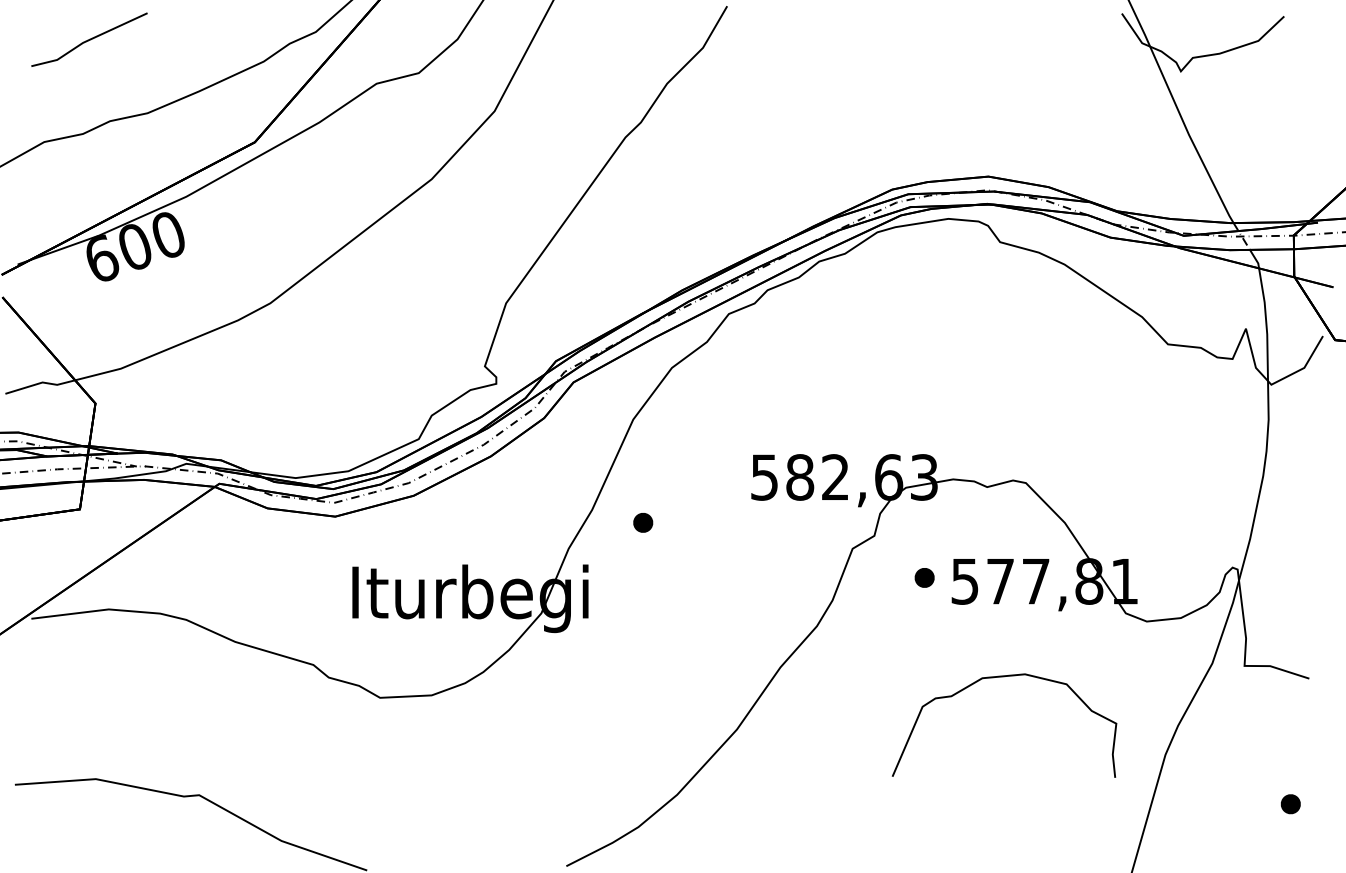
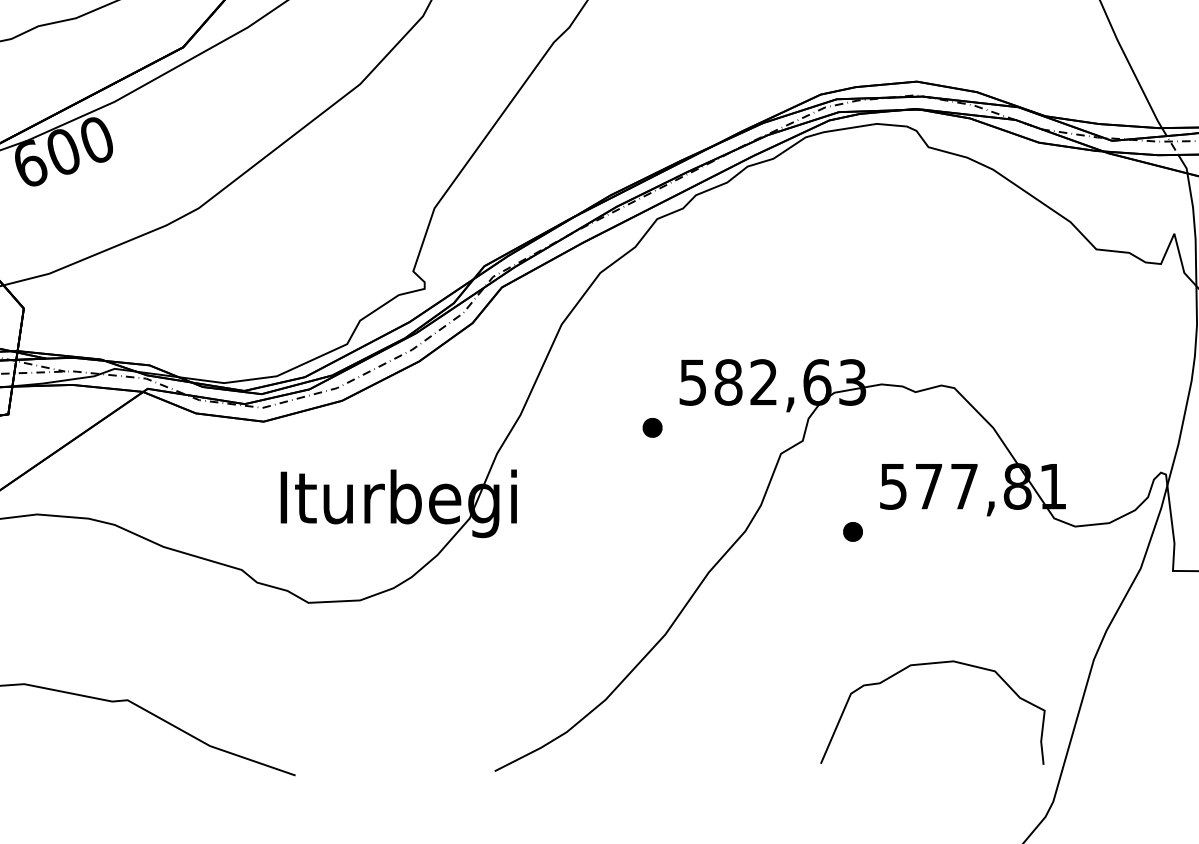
part: (643, 522) -> (652, 427), moved
part: (924, 577) -> (852, 531), moved
curve: (1004, 677) -> (932, 664), moved

